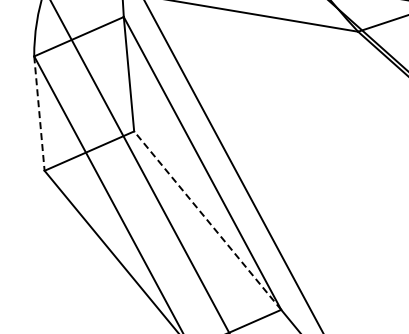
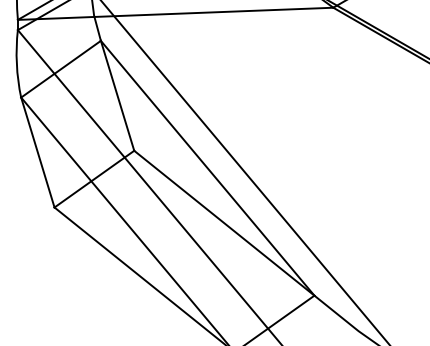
line: (39, 114) -> (38, 153), dashed -> solid
line: (207, 220) -> (224, 223), dashed -> solid

